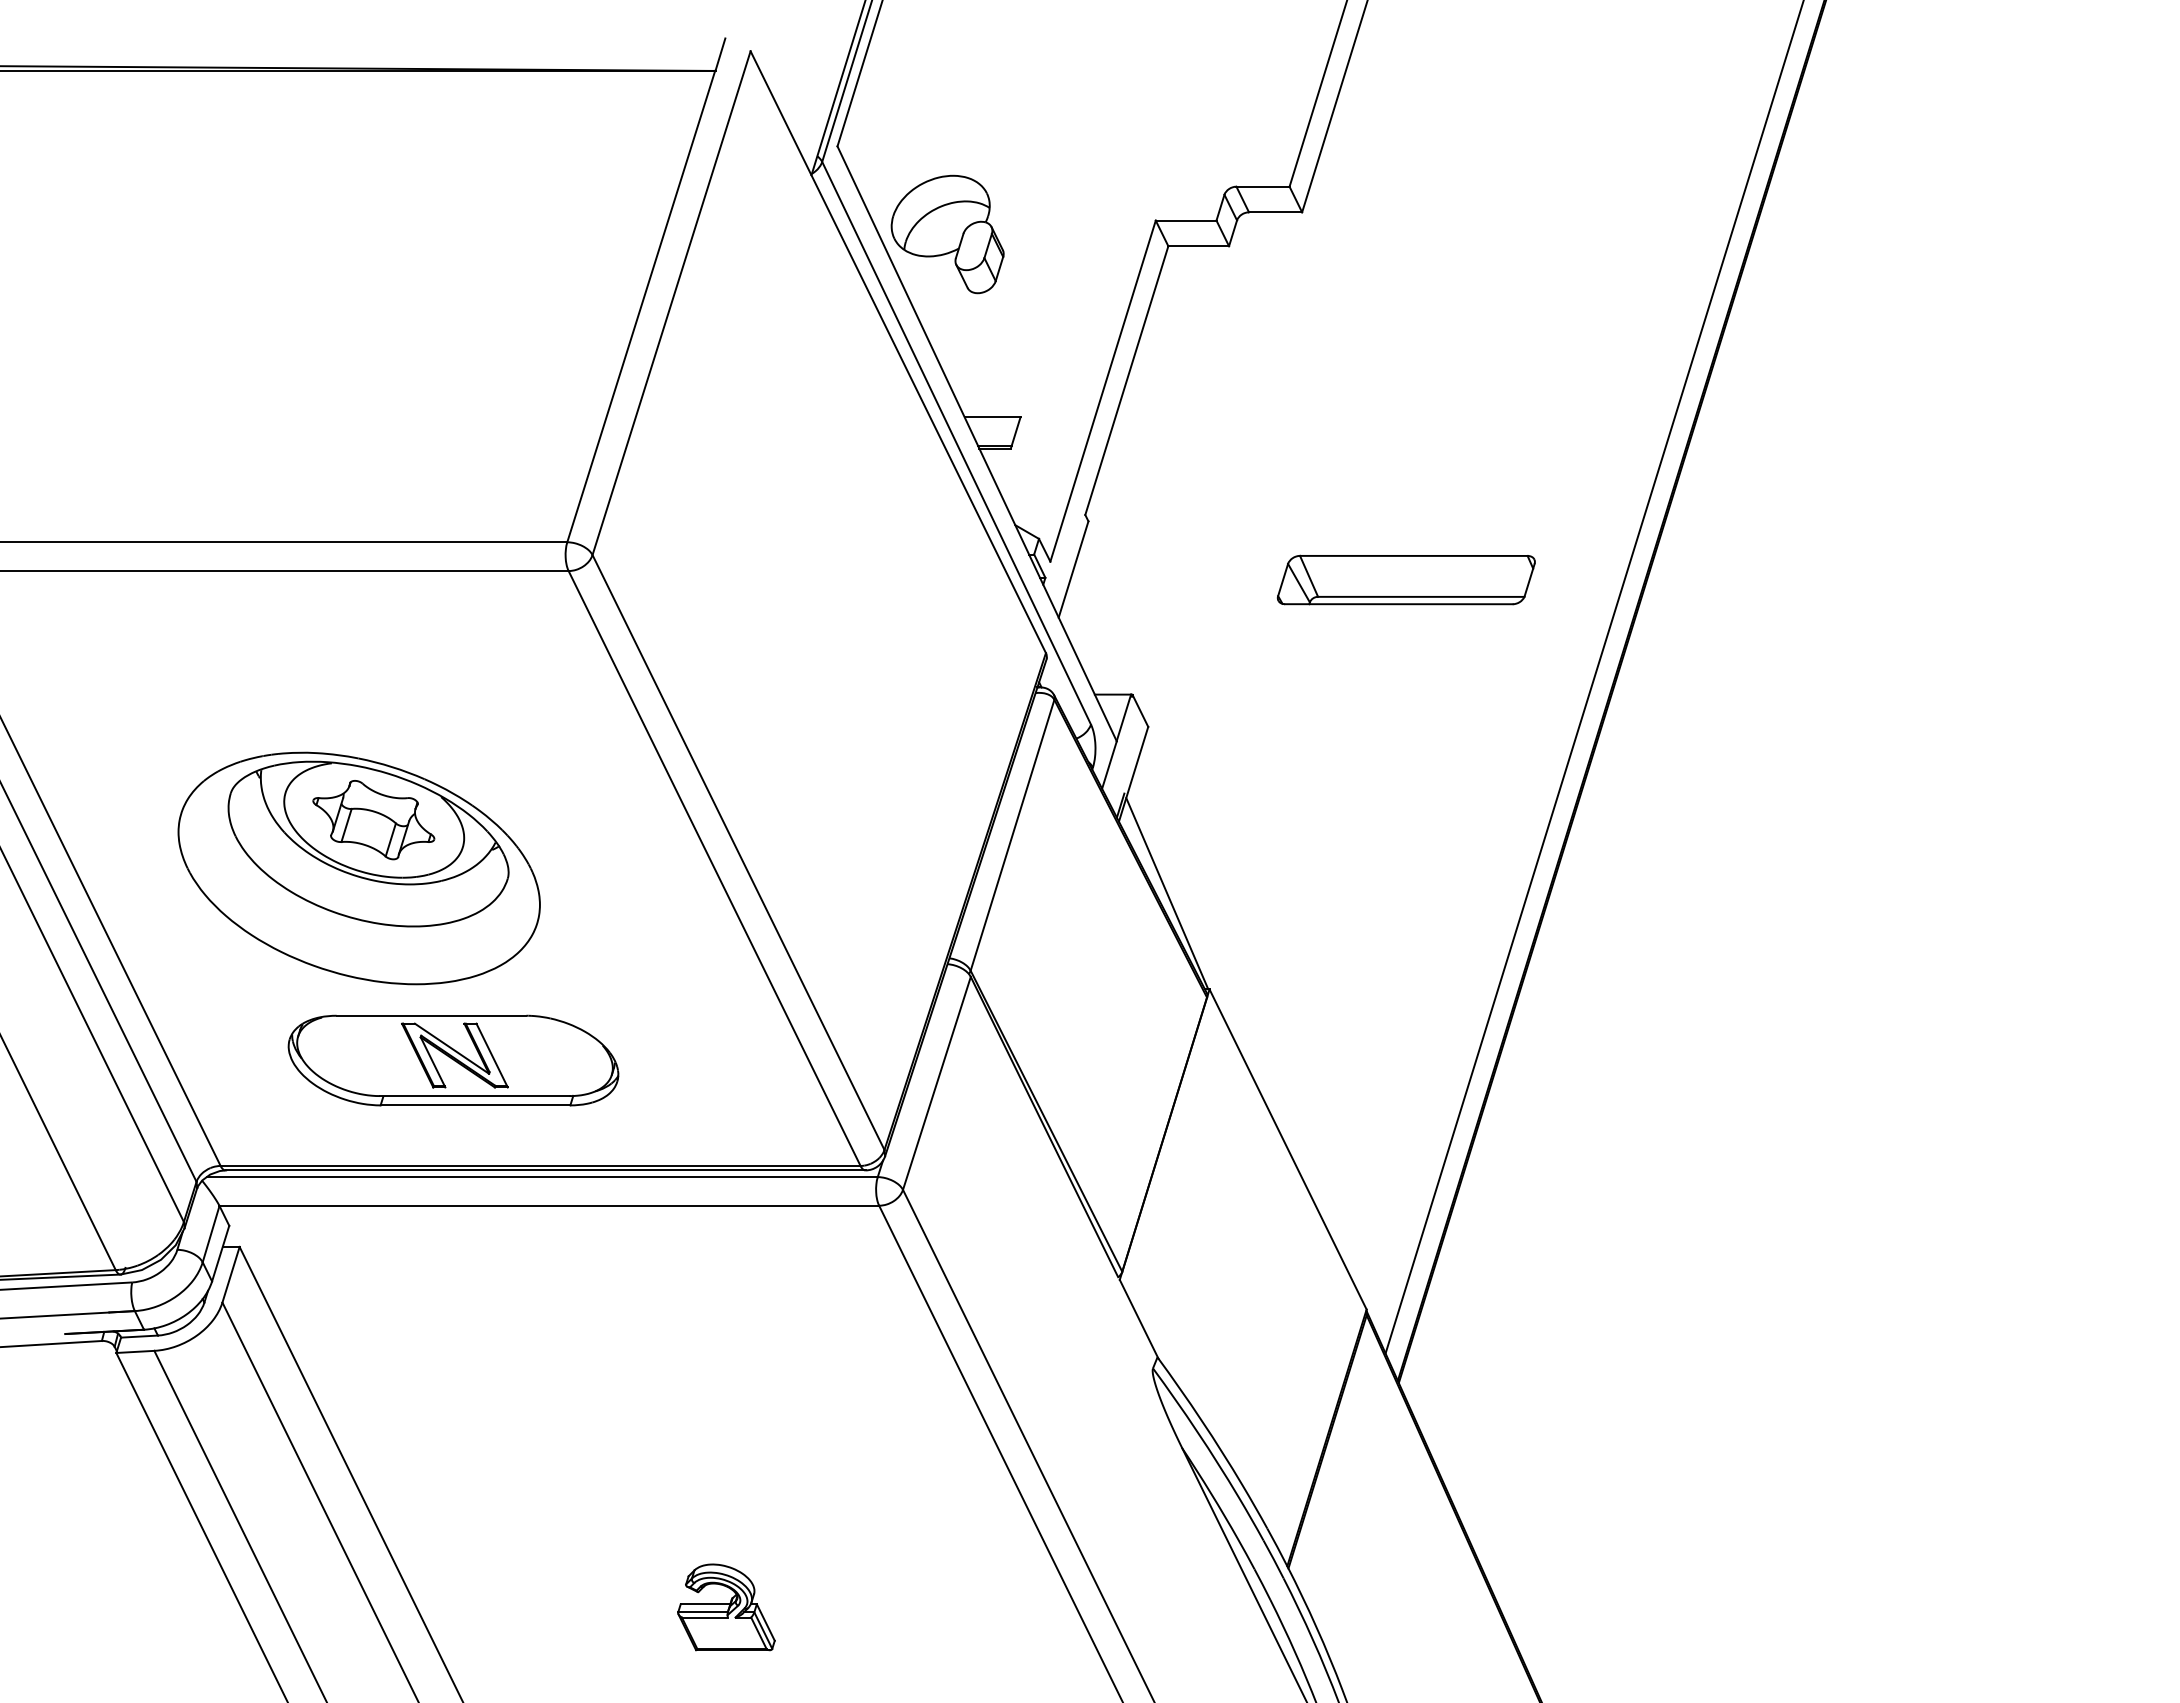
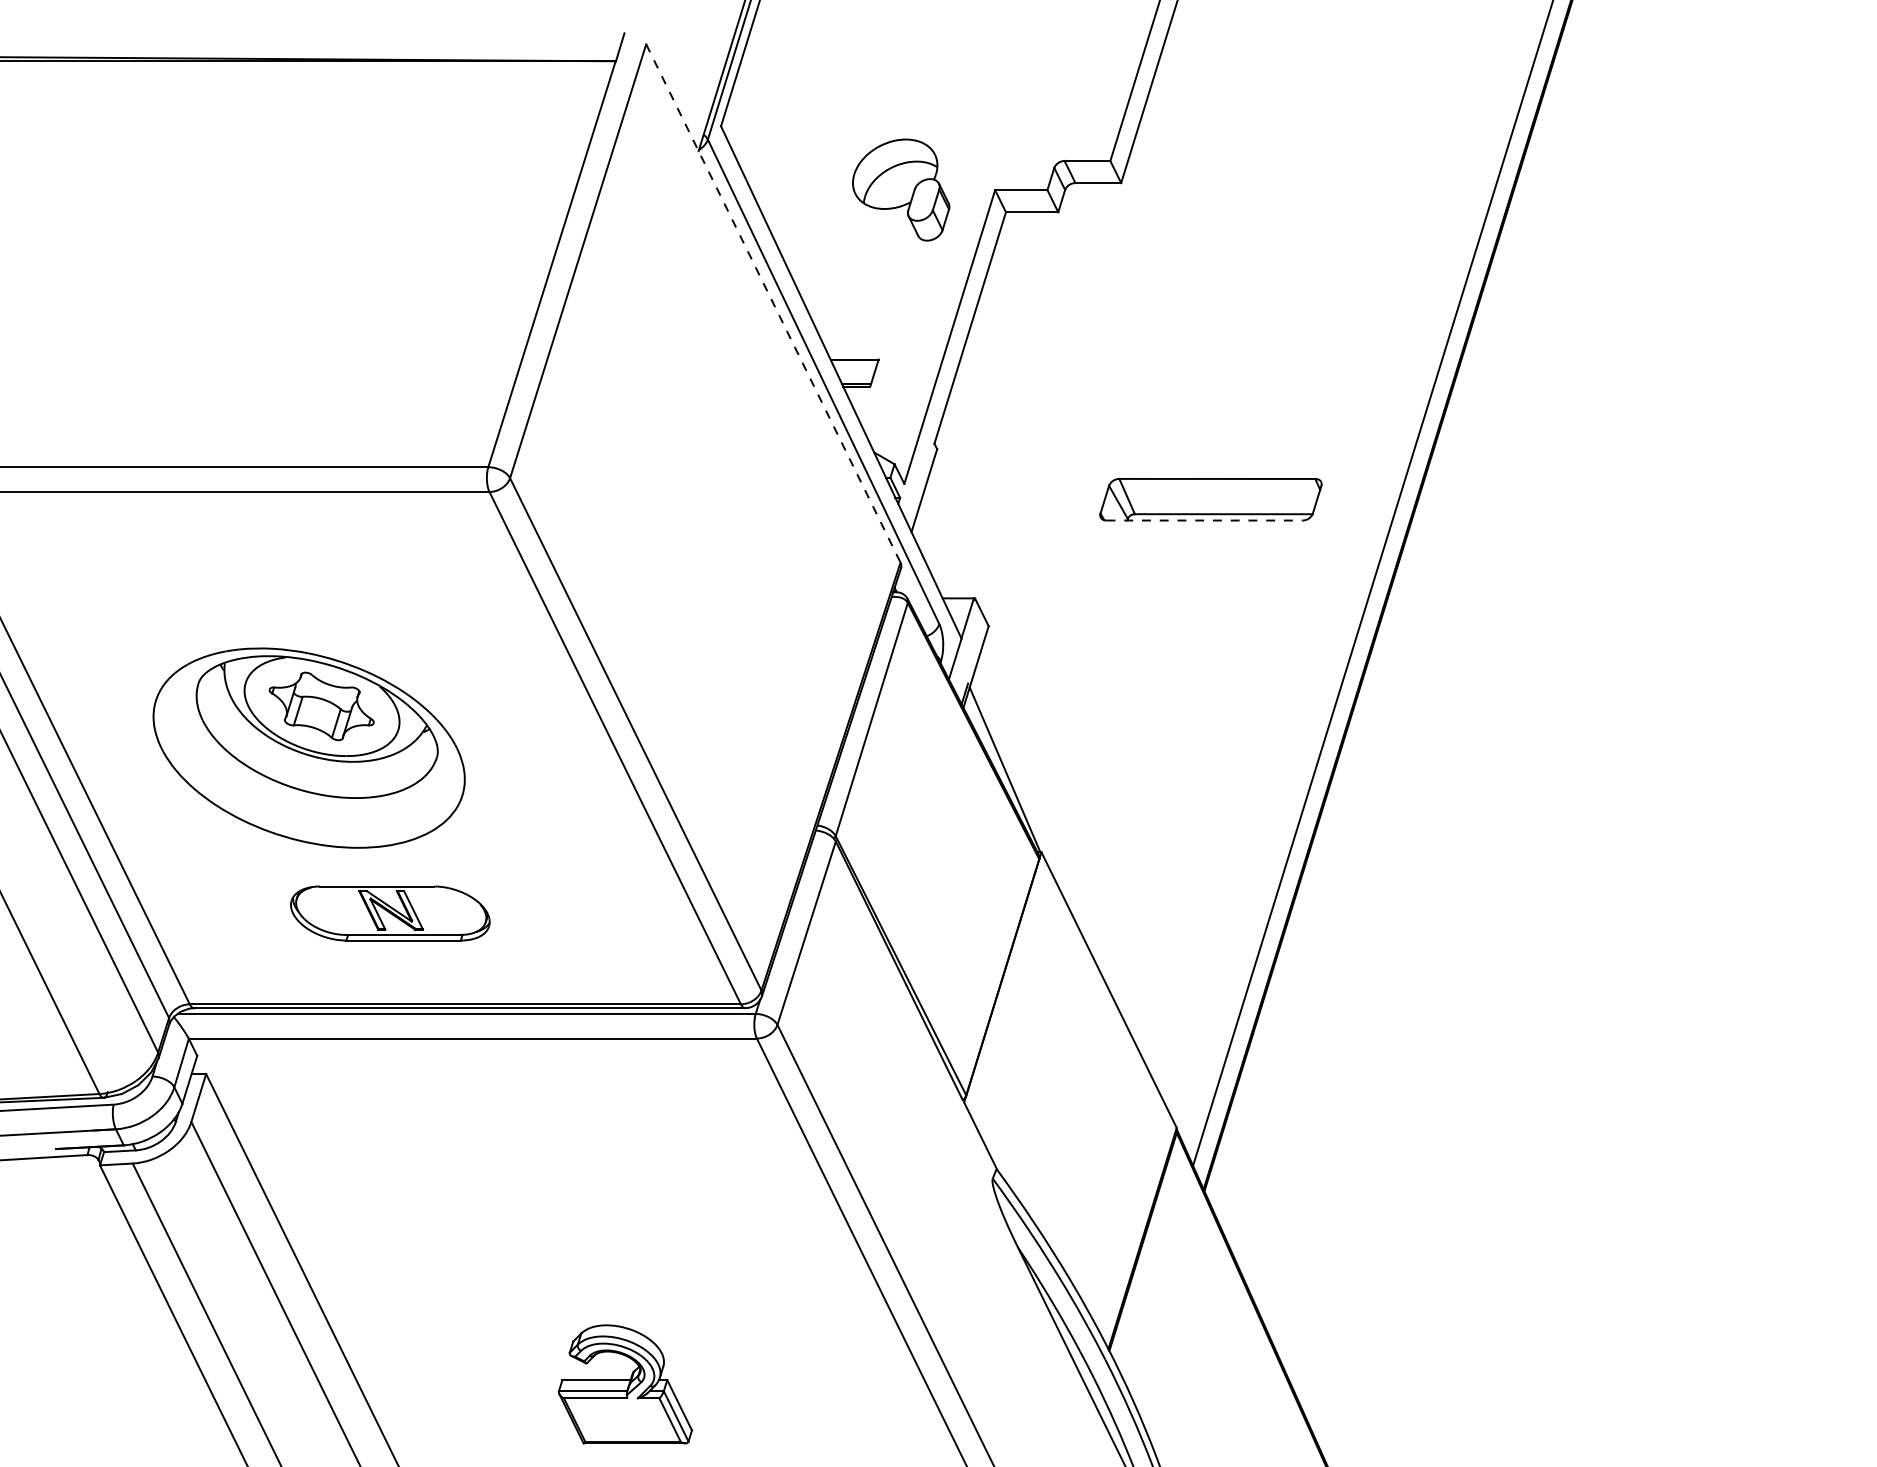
part: (947, 234) -> (901, 190), moved
line: (898, 352) -> (773, 303), solid -> dashed
line: (1398, 604) -> (1204, 520), solid -> dashed
part: (453, 1060) -> (390, 913), size x0.7
part: (726, 1607) -> (625, 1384), size x1.6

